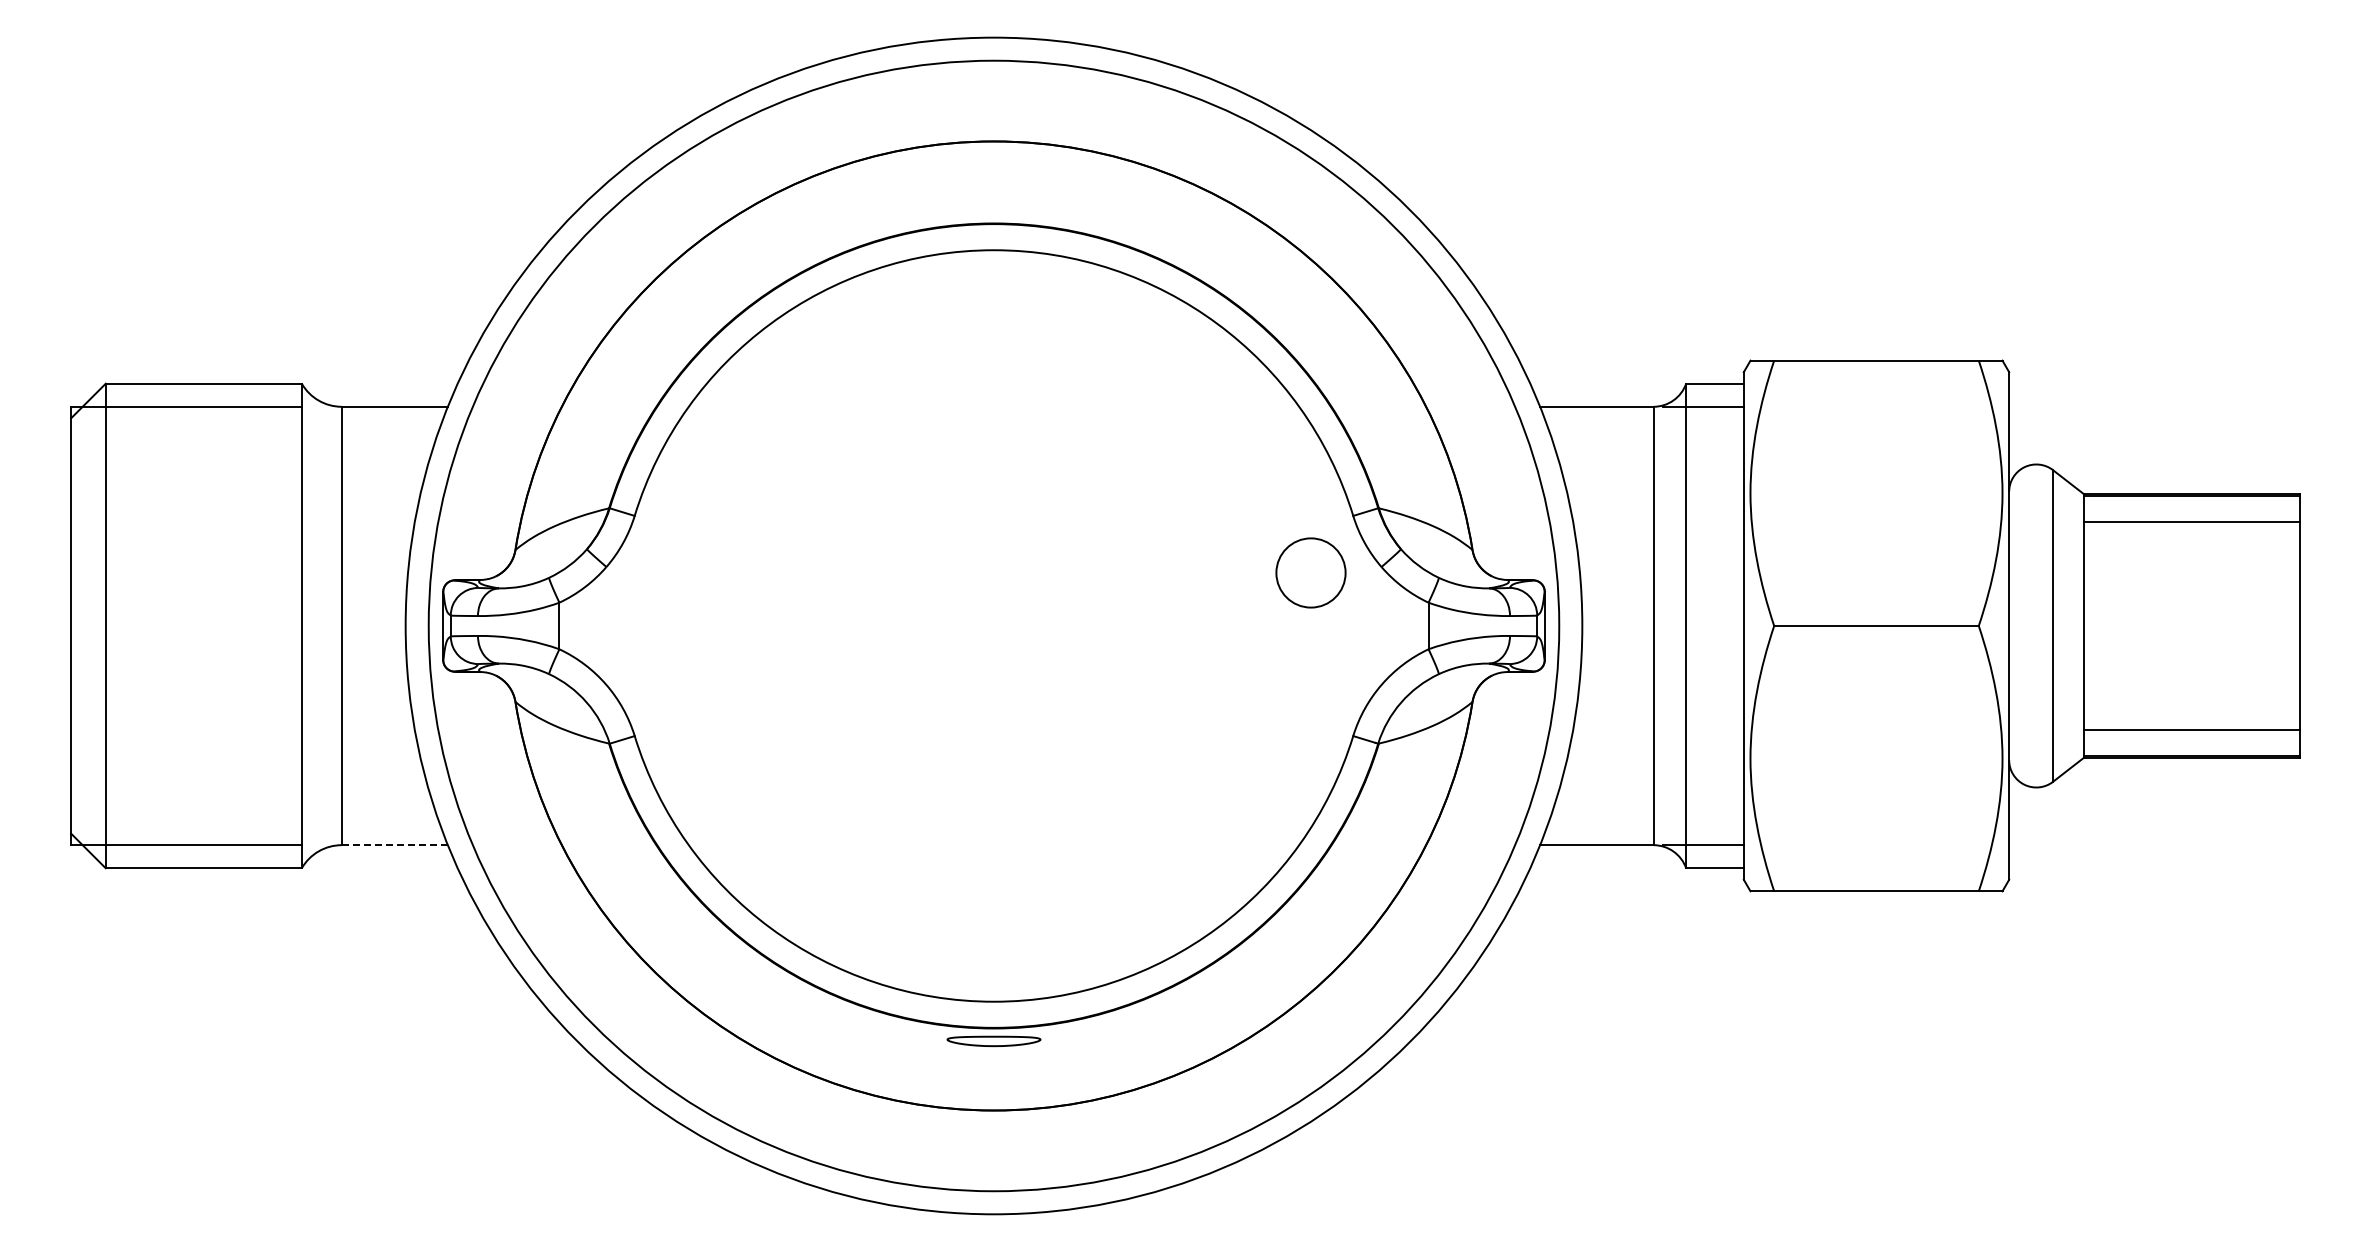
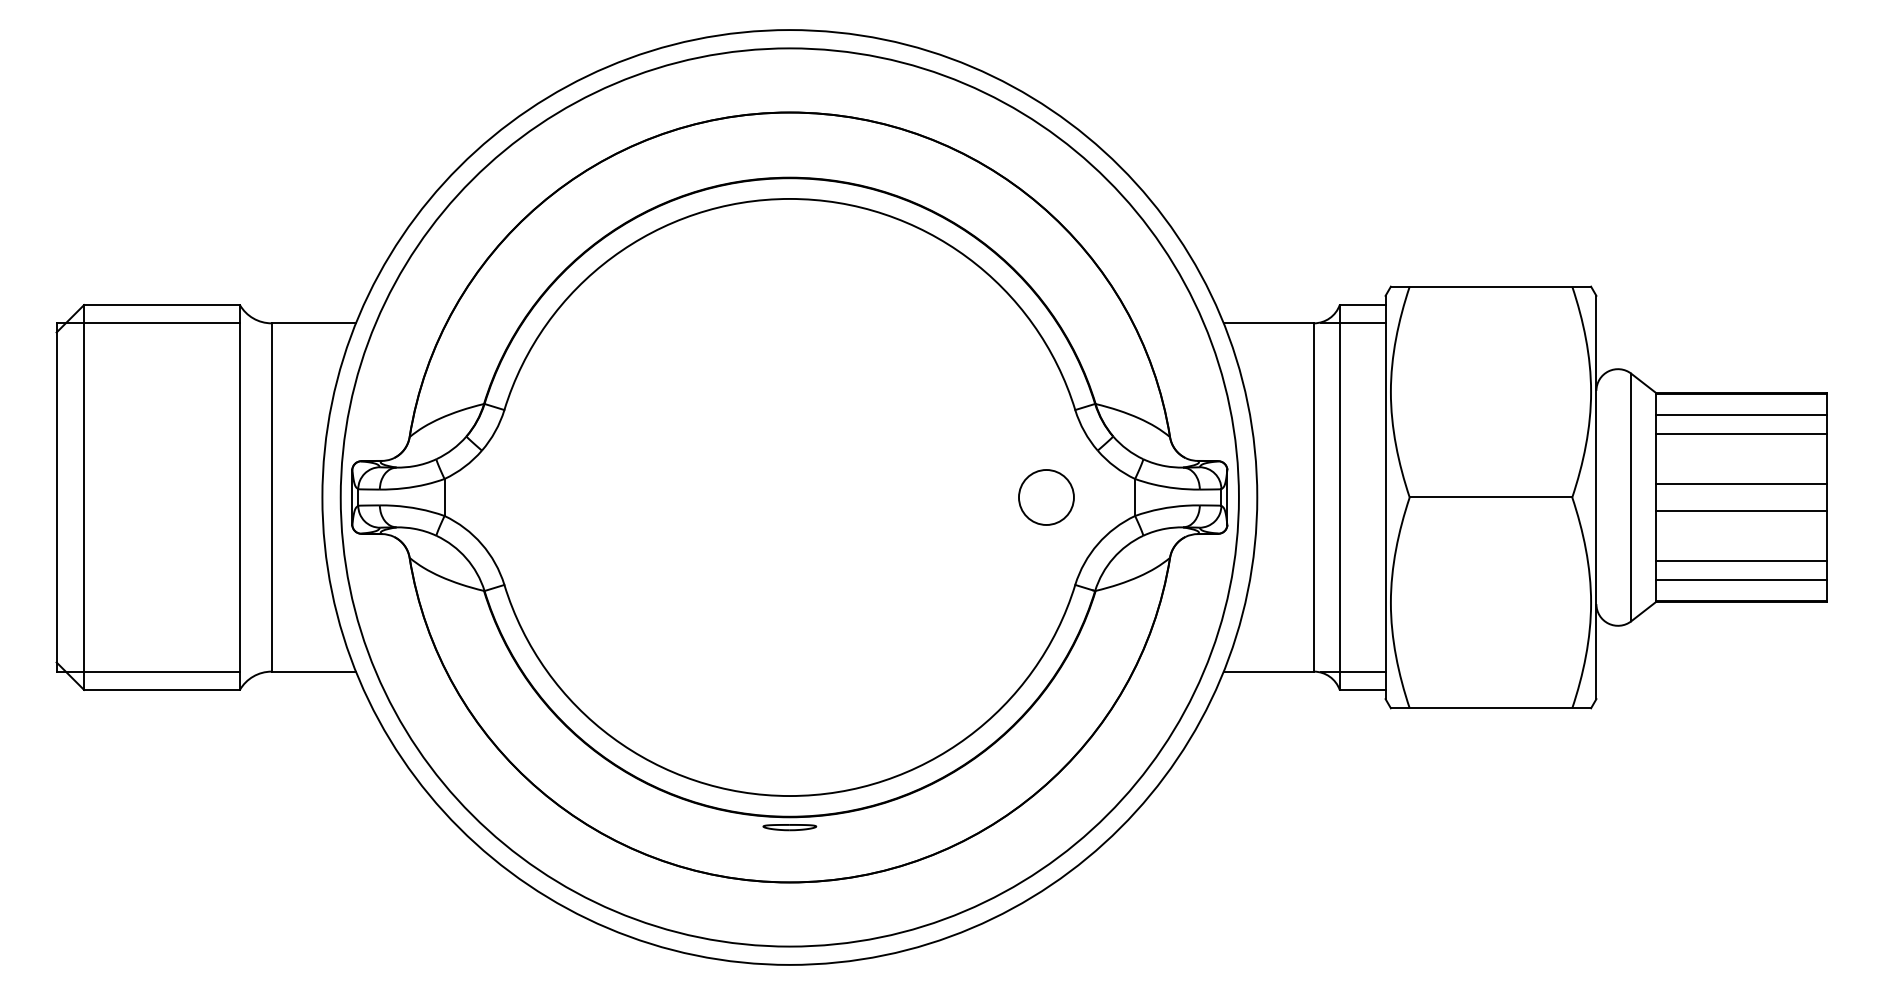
line: (2191, 545) -> (1741, 433), added
circle: (1310, 572) -> (1046, 497), moved
line: (2191, 609) -> (1741, 484), added
line: (2191, 642) -> (1741, 510), added
line: (2191, 706) -> (1741, 561), added
line: (395, 845) -> (314, 671), dashed -> solid
part: (993, 1041) -> (789, 827), size x0.71

